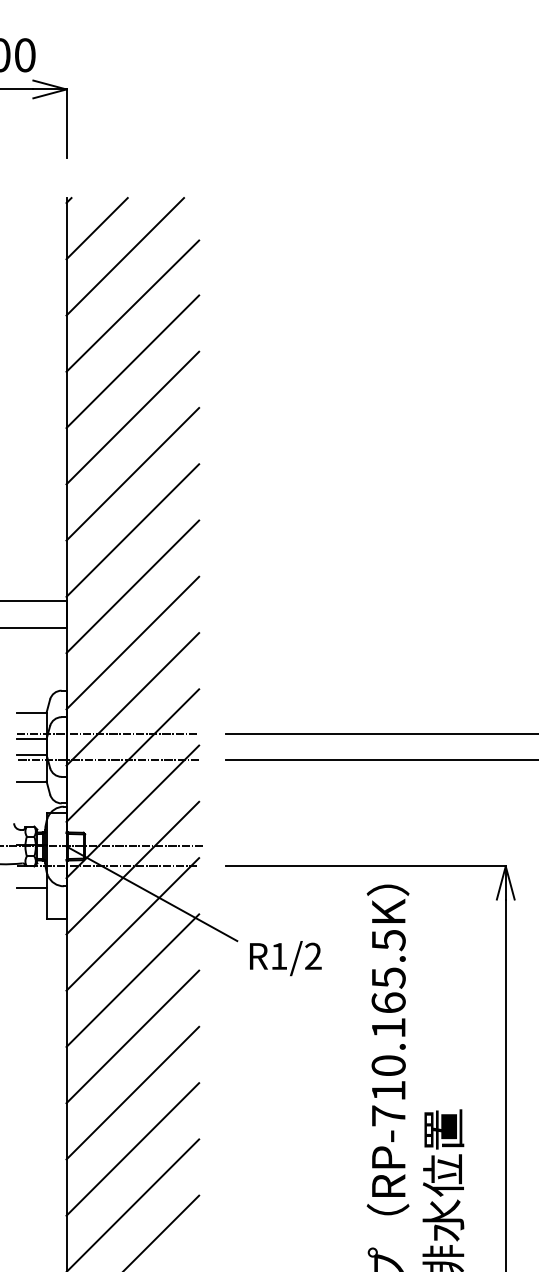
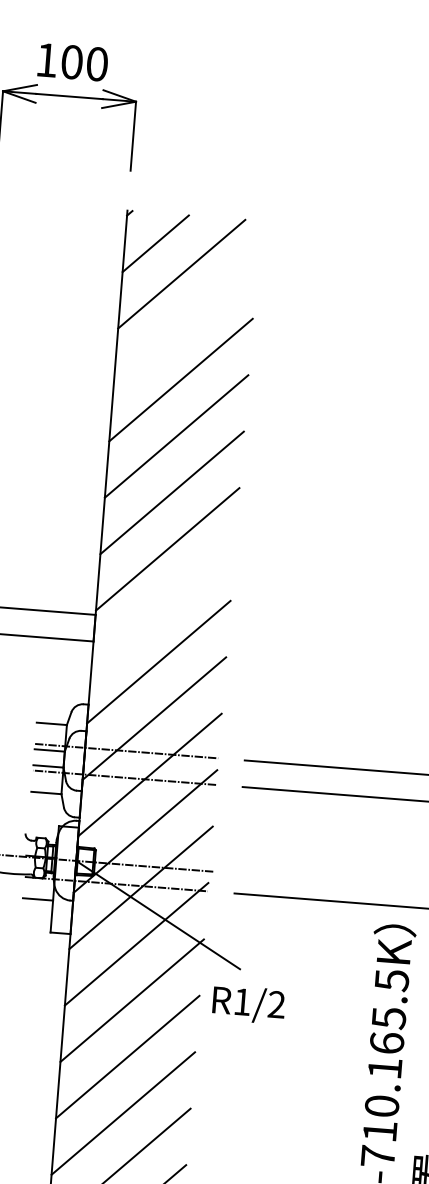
line: (132, 305) -> (185, 323), removed
line: (132, 586) -> (162, 605), removed
text: (285, 958) -> (248, 1004), moved

